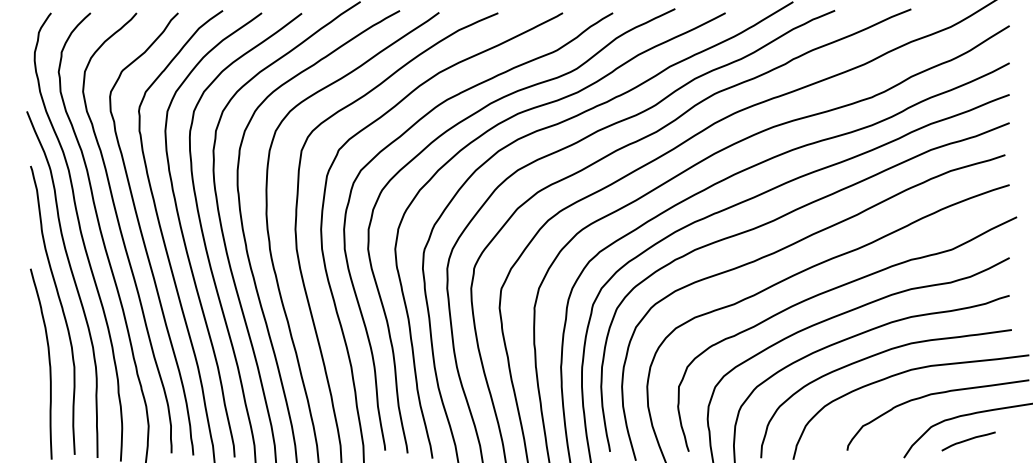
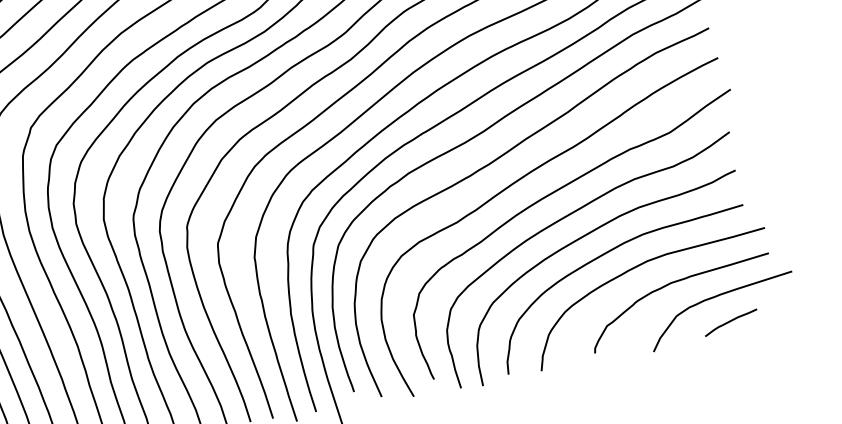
curve: (968, 440) -> (730, 321), moved

